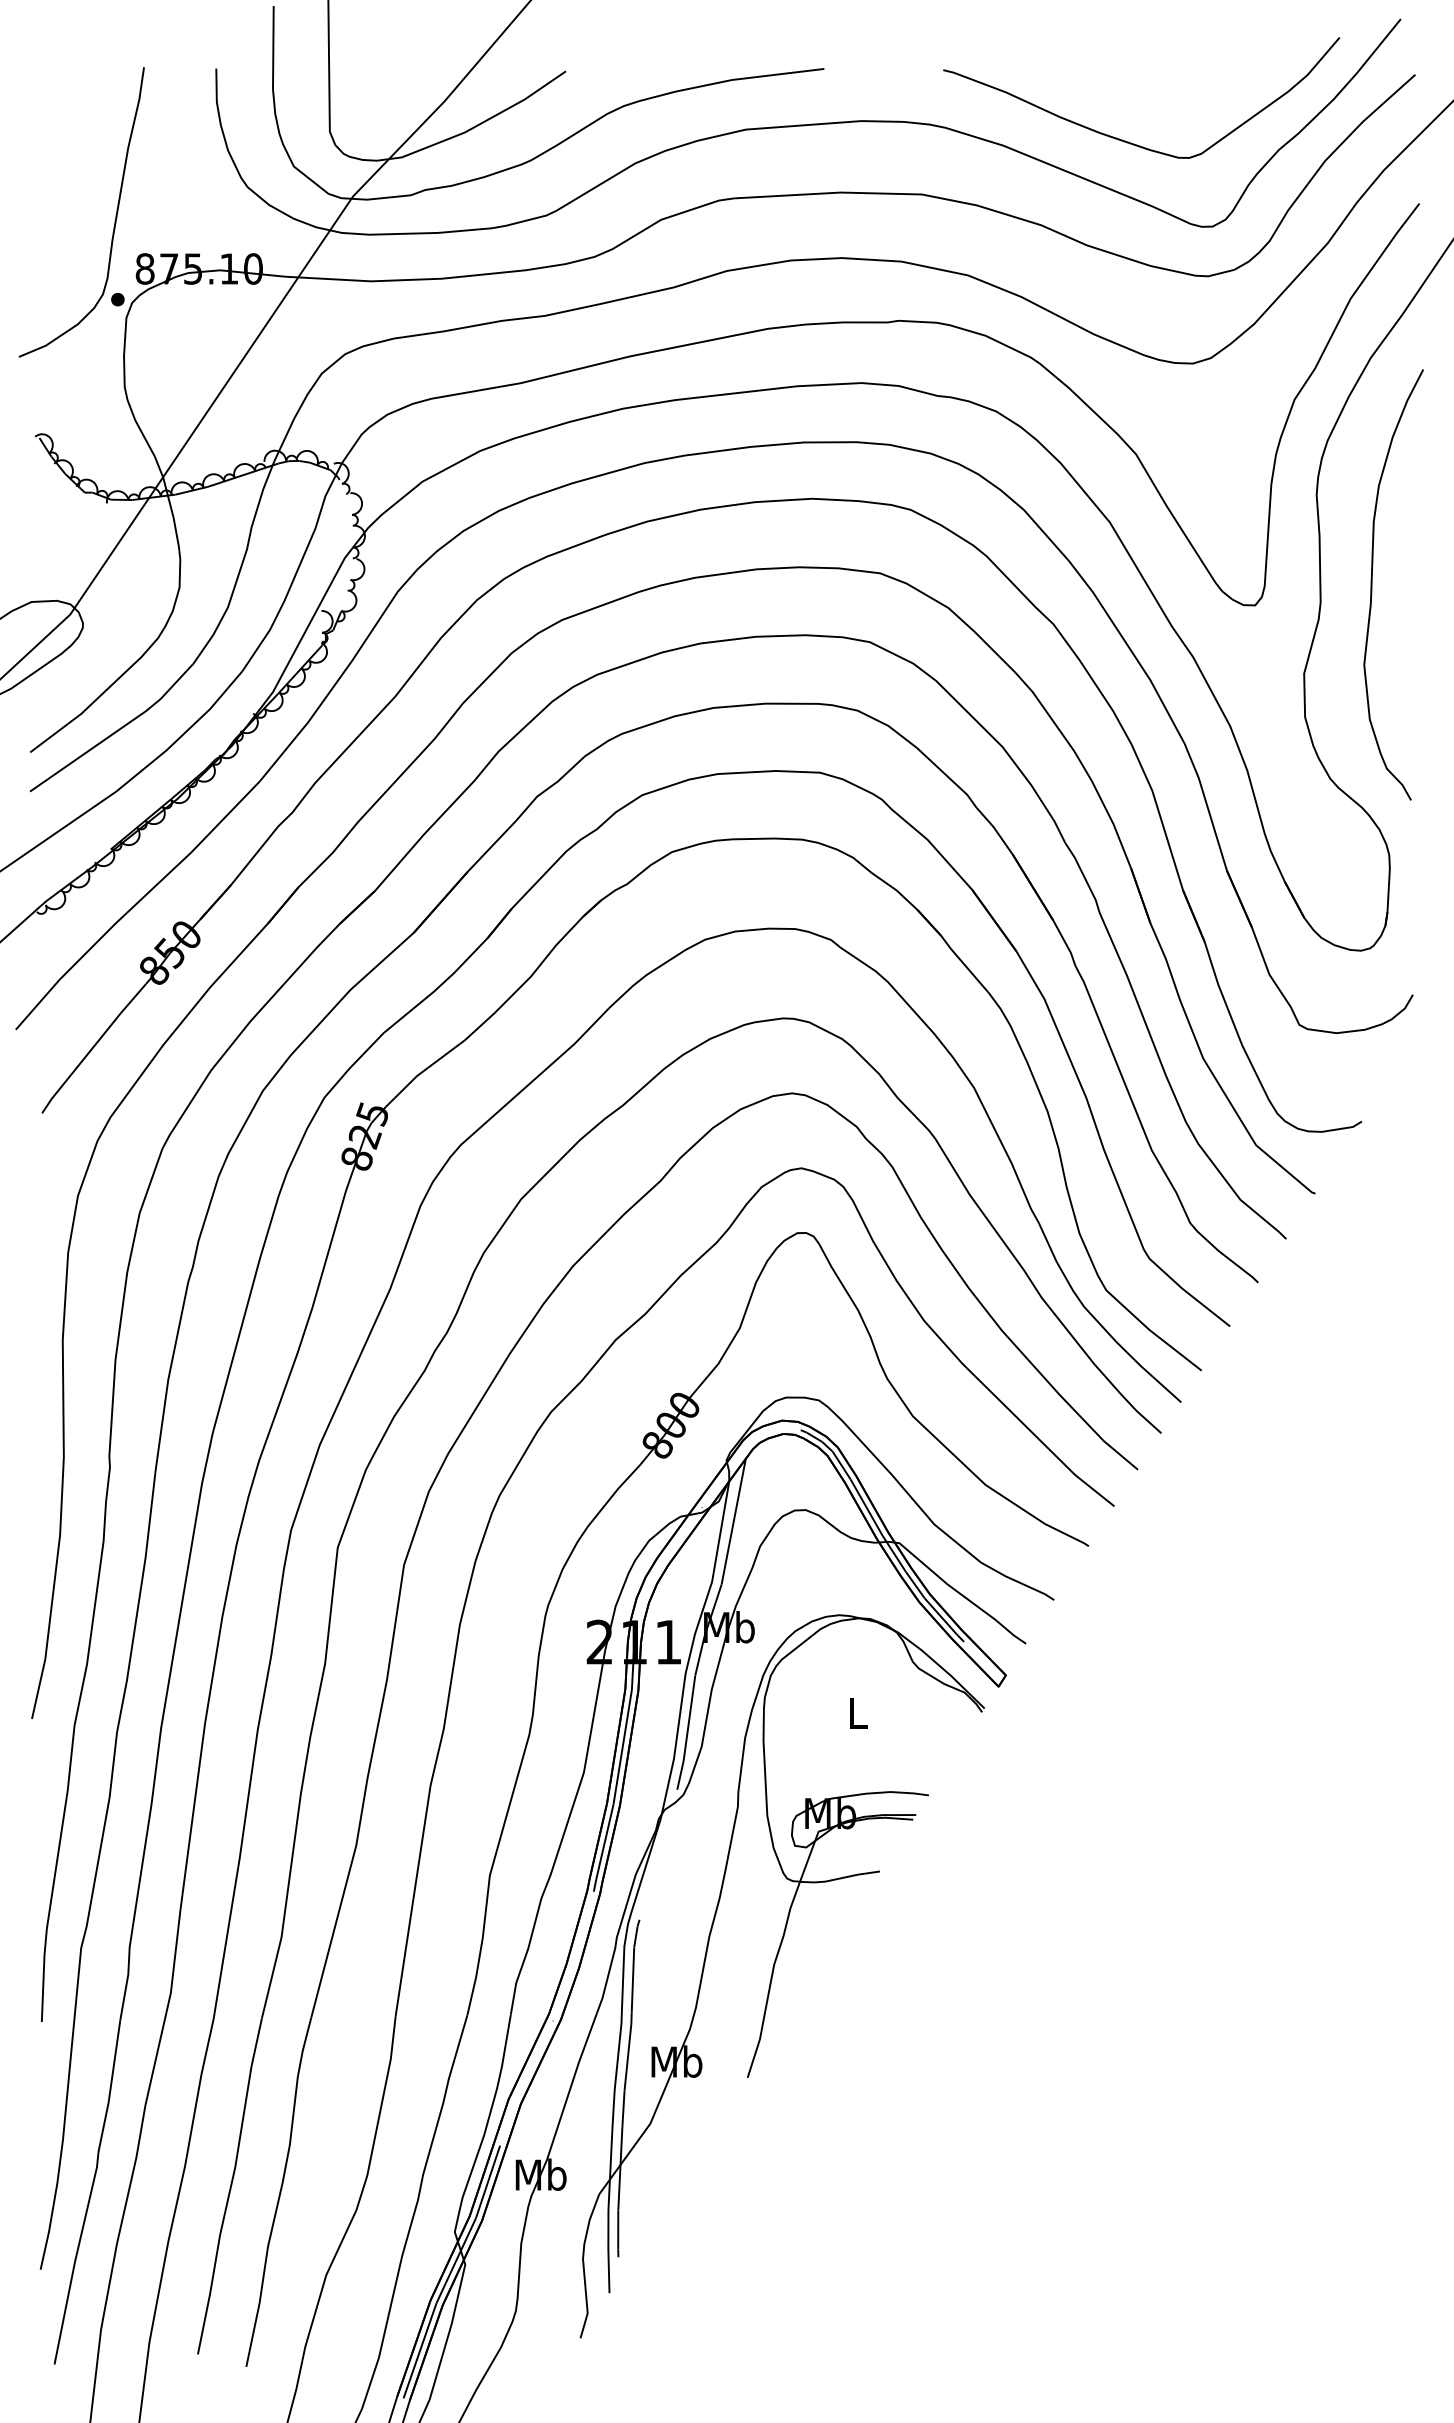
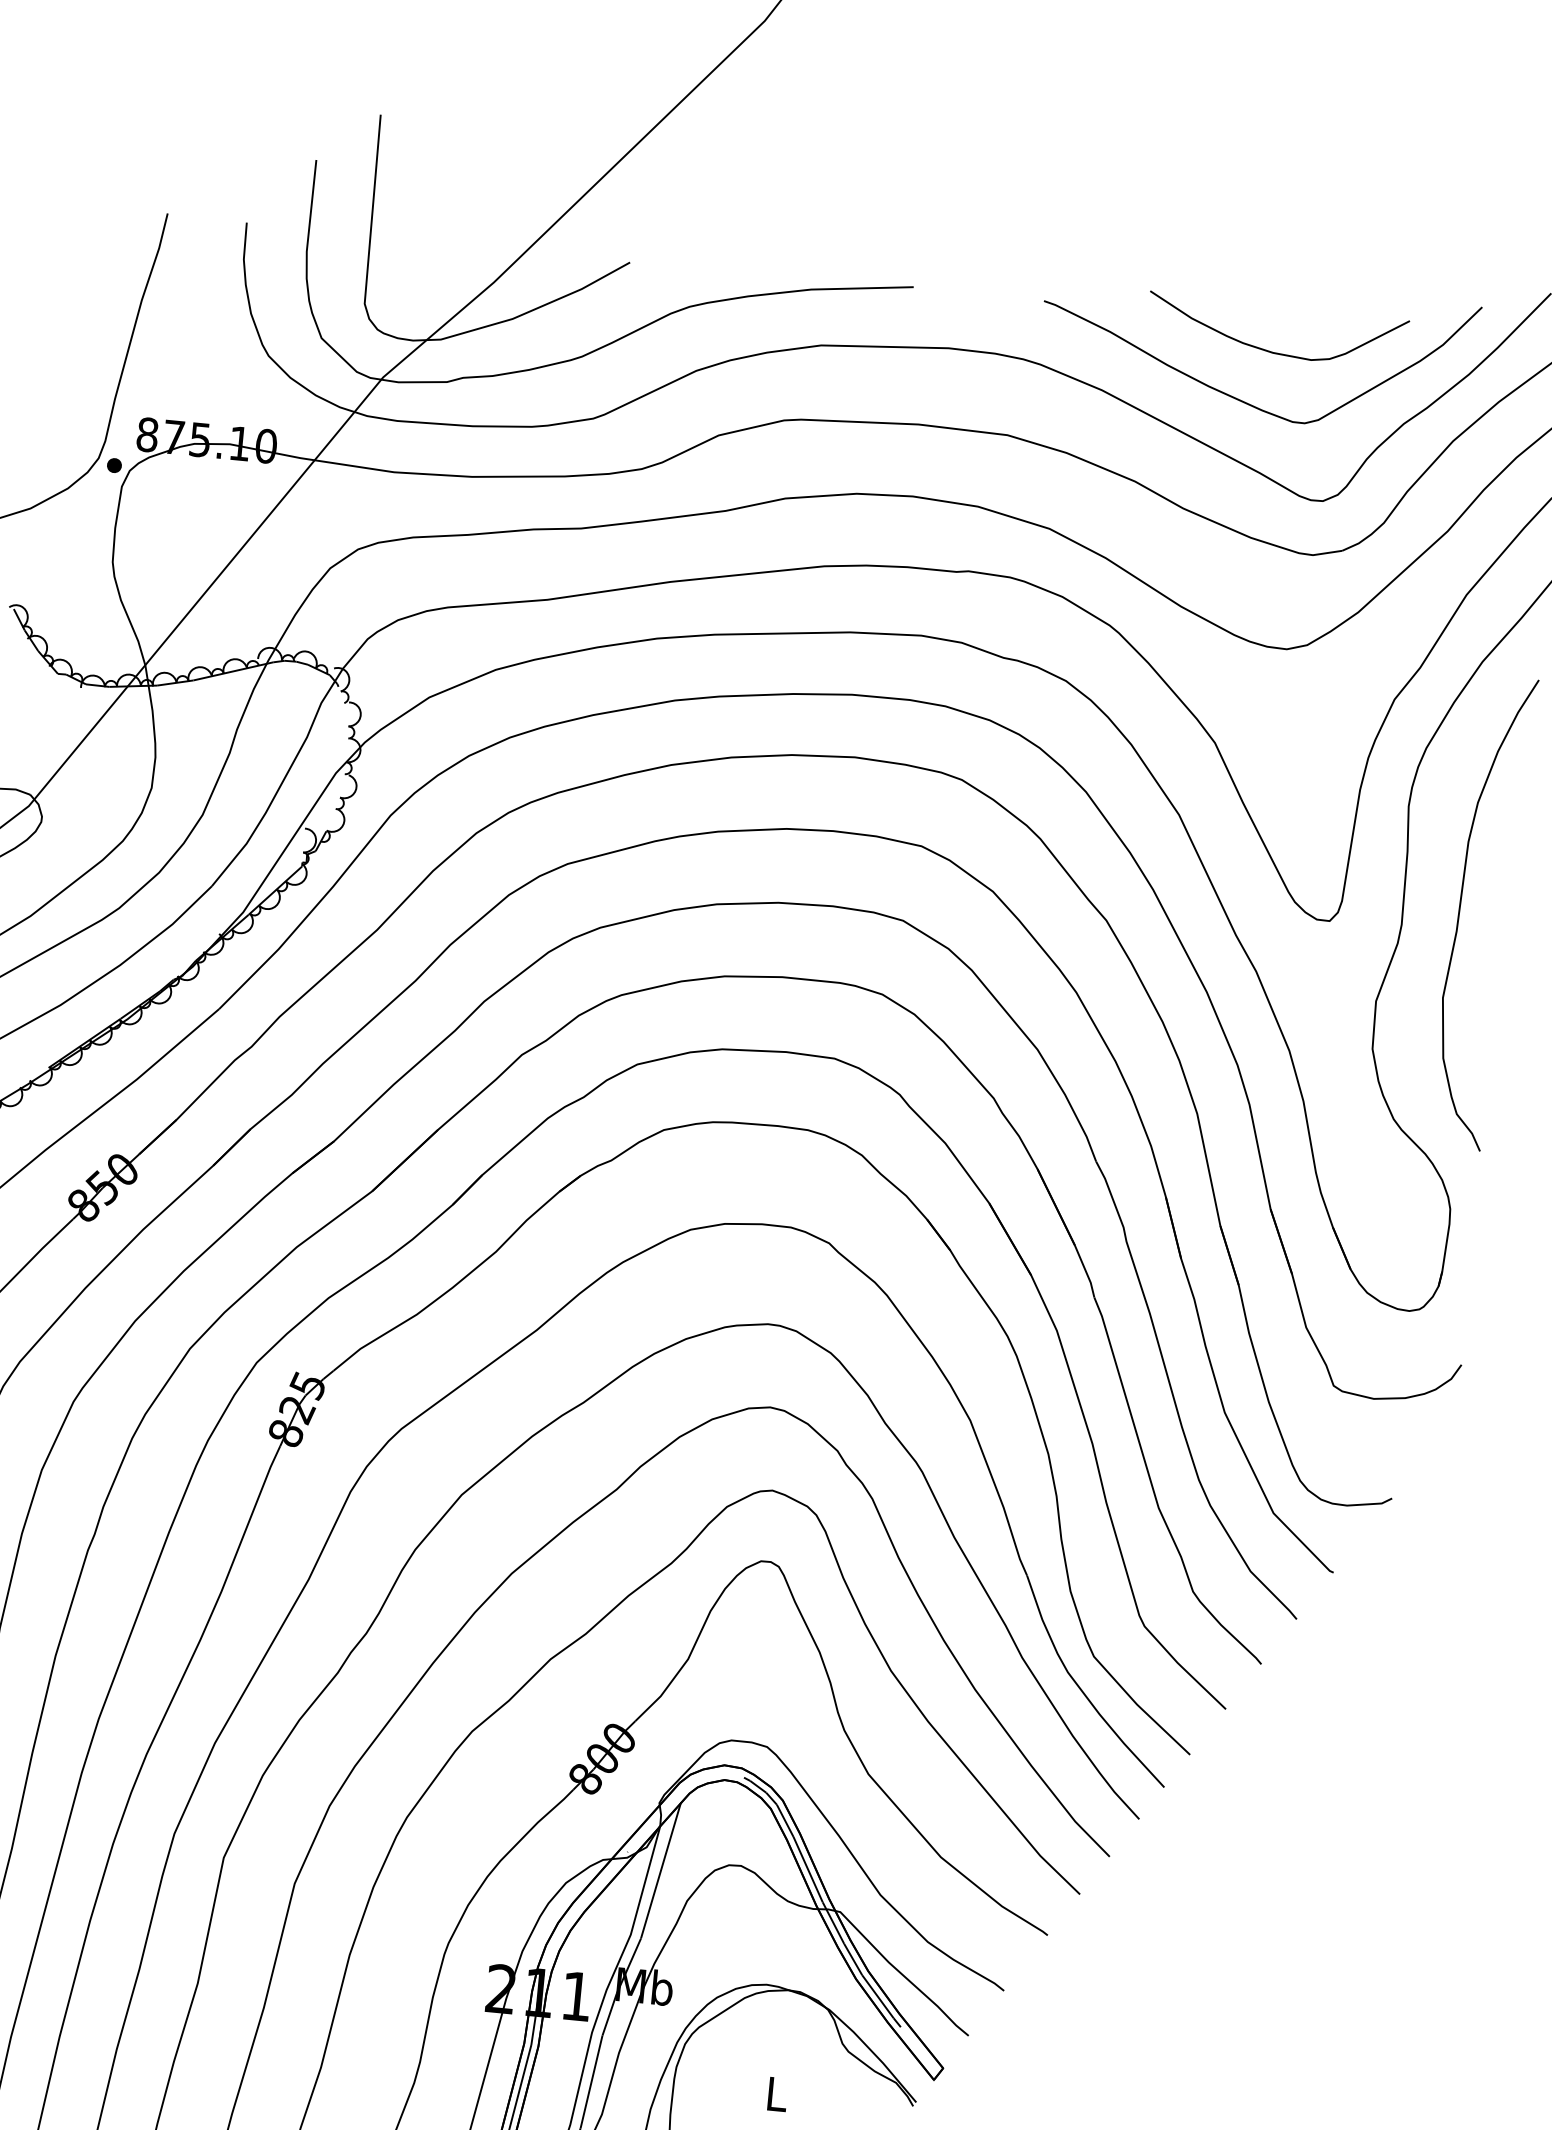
curve: (1153, 95) -> (1271, 351), added

